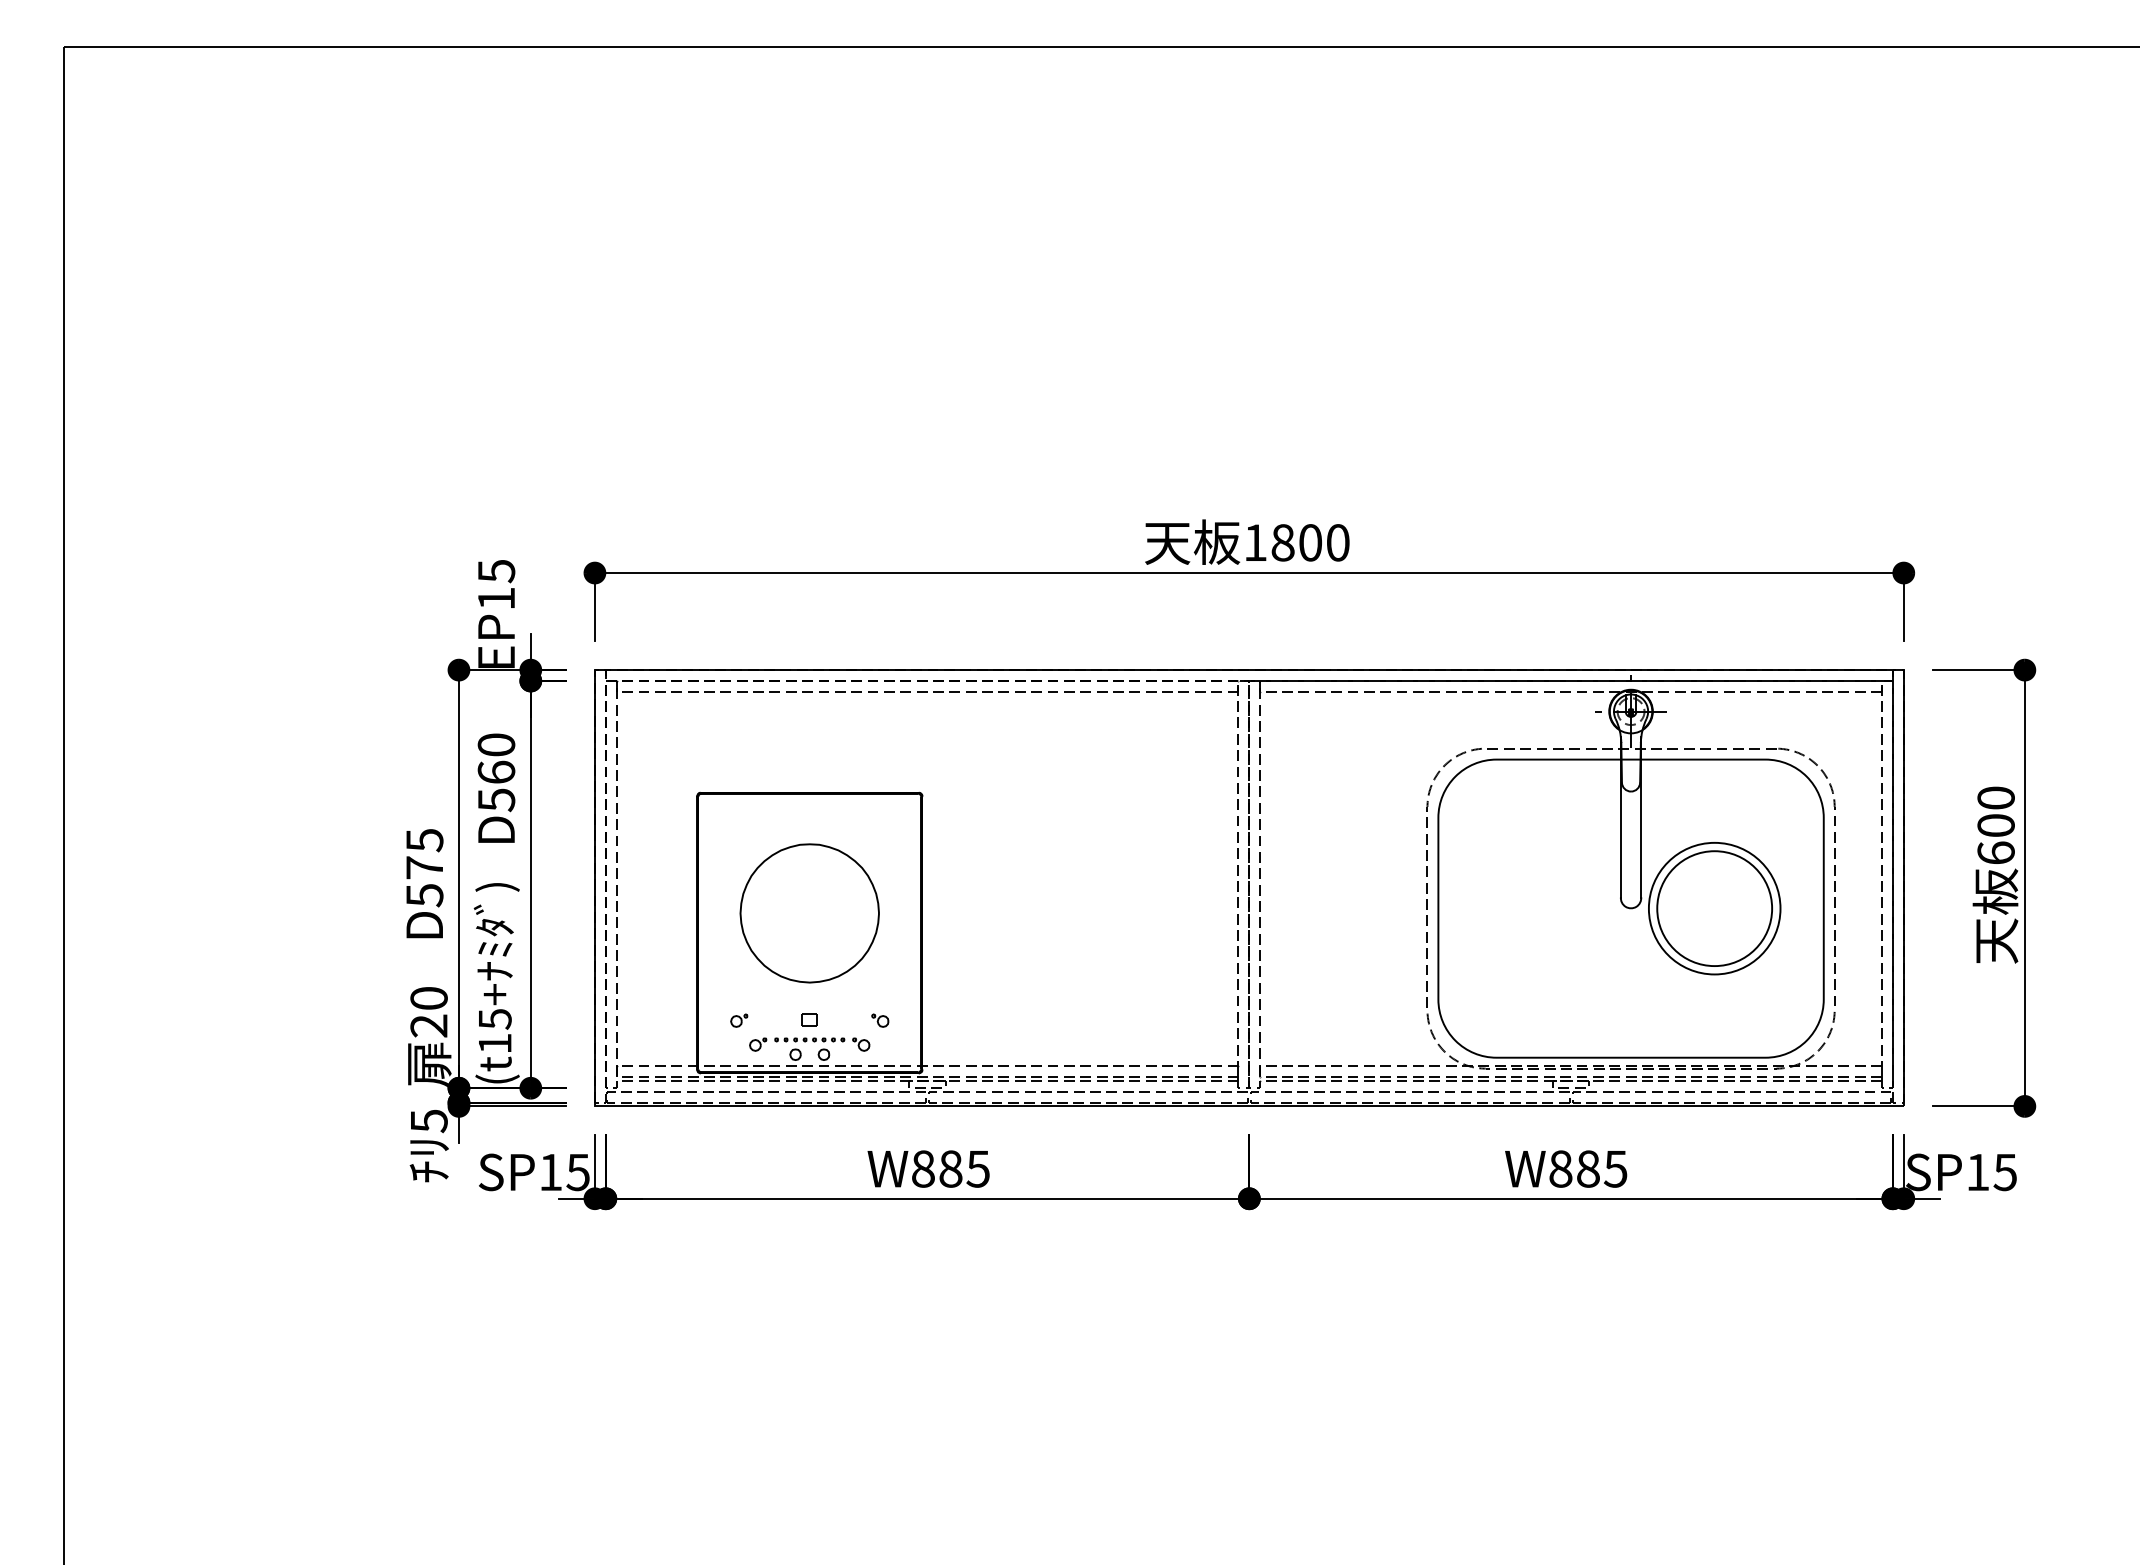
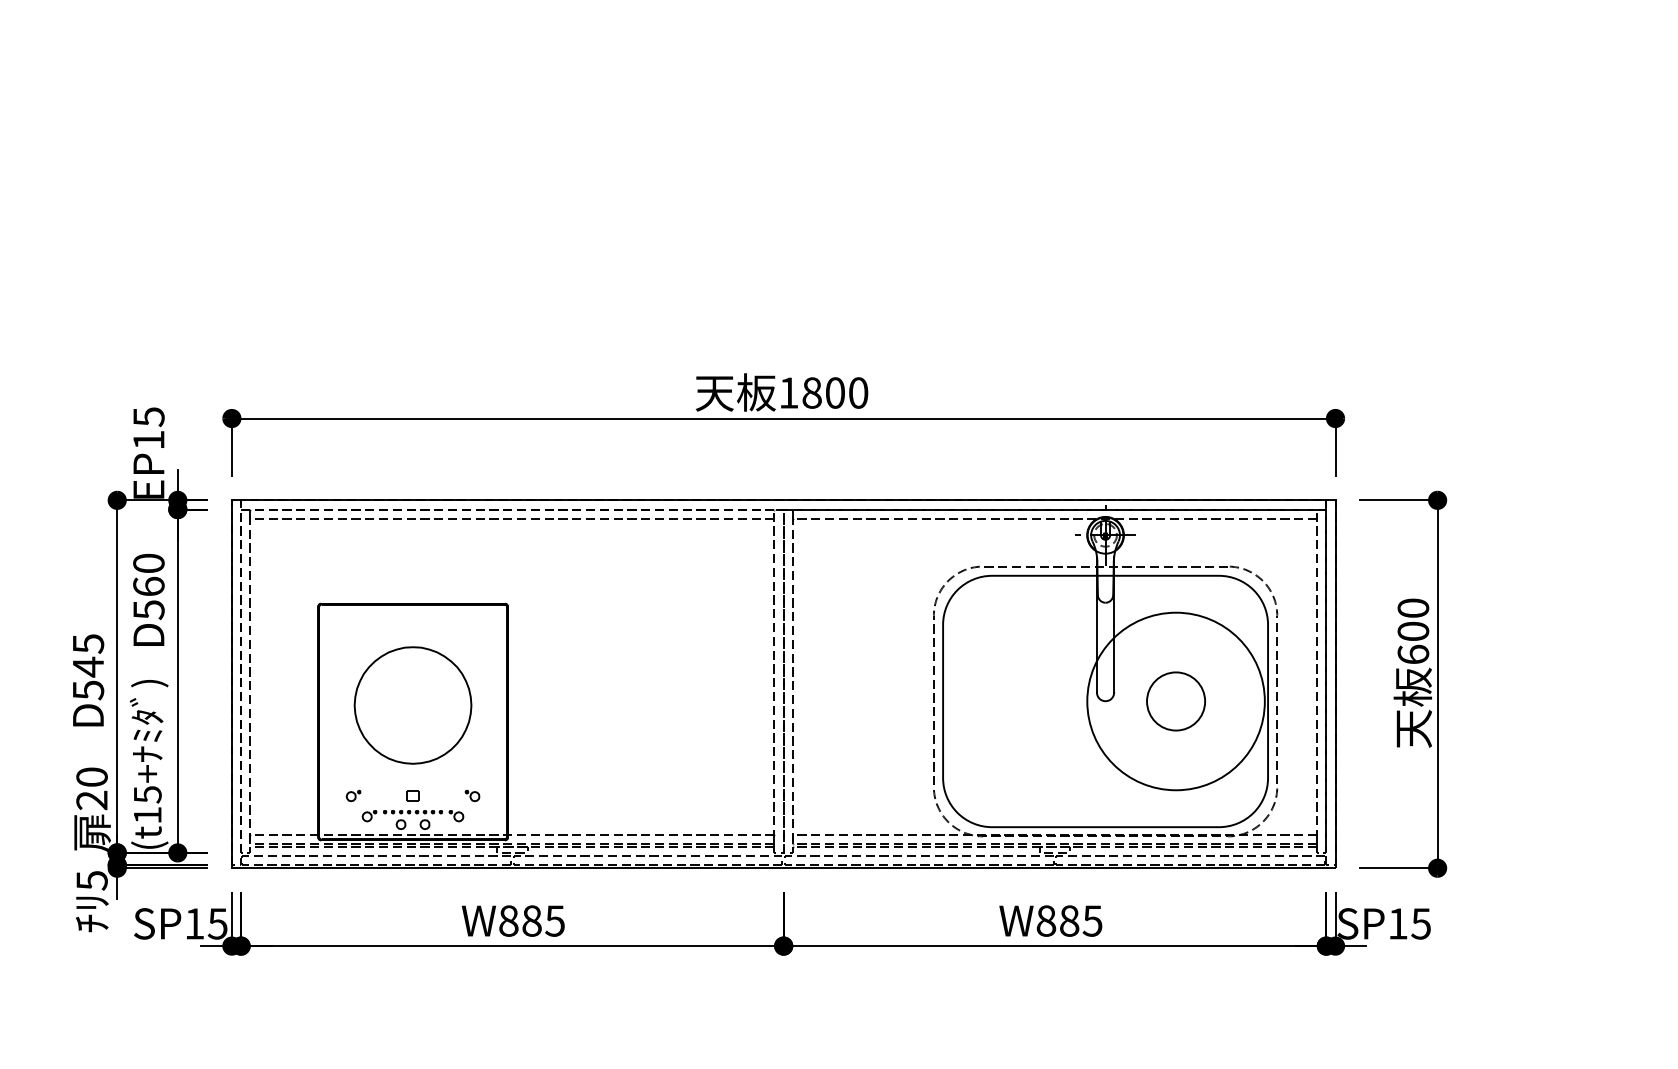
text: (424, 867) -> (88, 666), D575 -> D545
circle: (1714, 908) -> (1175, 701), size x0.6
circle: (1714, 908) -> (1175, 701), size x1.6

